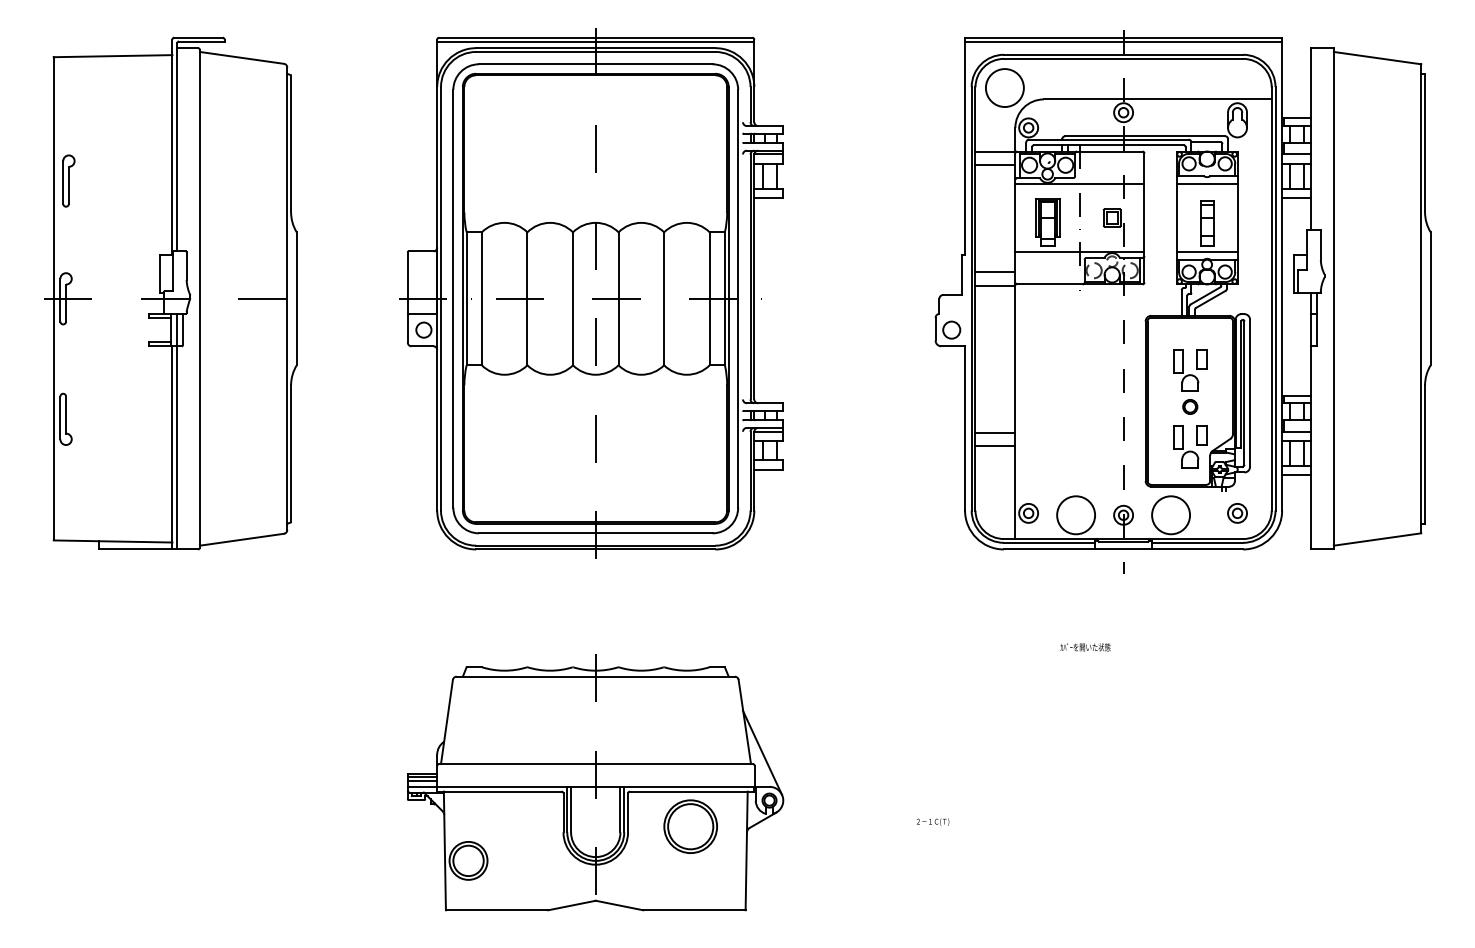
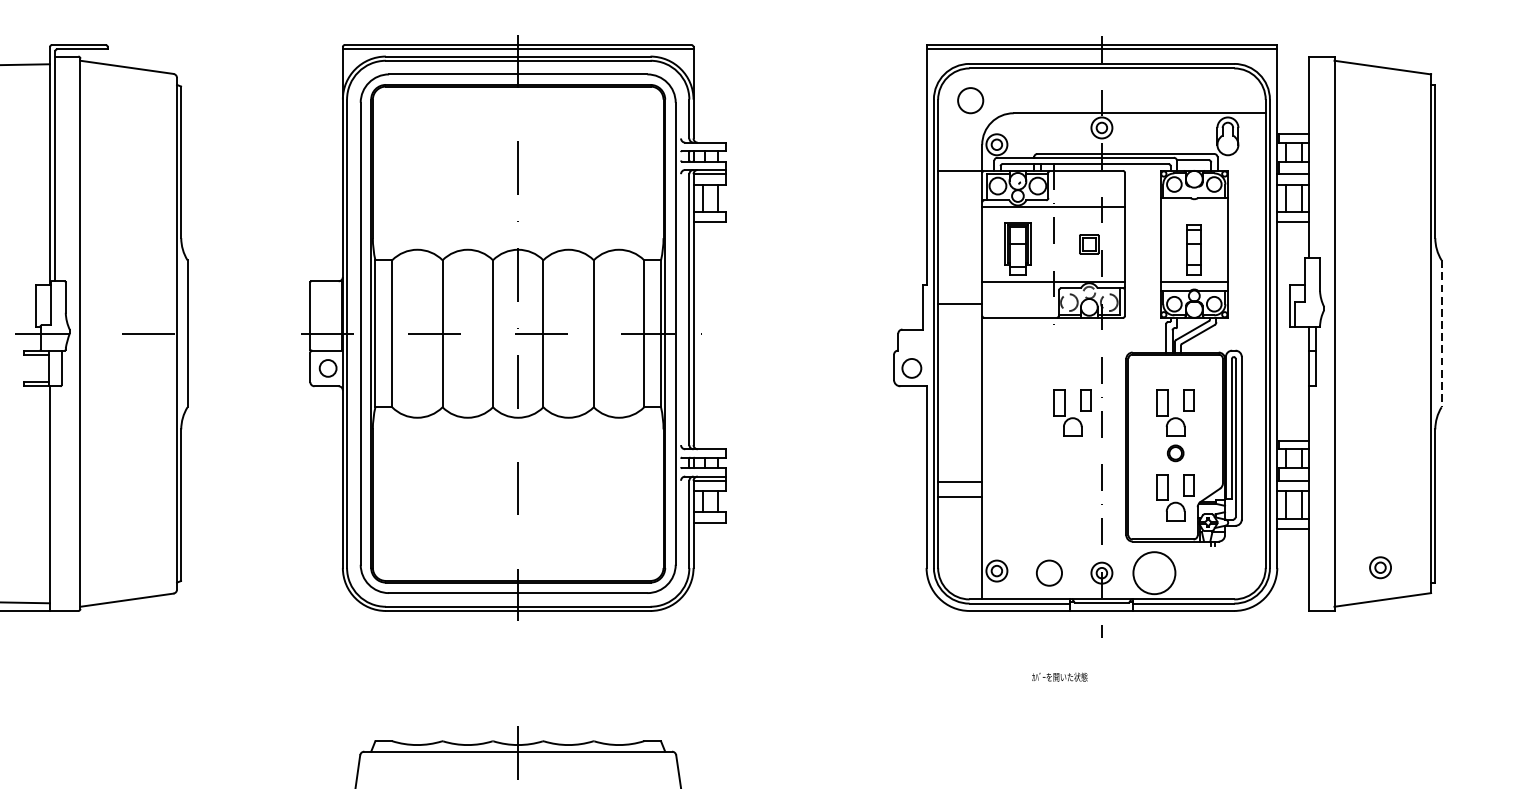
circle: (1004, 88) -> (970, 101), size x0.6
line: (995, 165) -> (960, 186), removed
line: (1206, 183) -> (1193, 206), removed
line: (995, 285) -> (960, 319), removed
line: (1430, 299) -> (1441, 334), solid -> dashed
part: (1097, 370) -> (1073, 413), added
line: (177, 431) -> (55, 480), removed
part: (1237, 513) -> (1380, 567), moved
circle: (1076, 515) -> (1049, 573), size x0.6
text: (1085, 647) -> (1059, 677), moved

